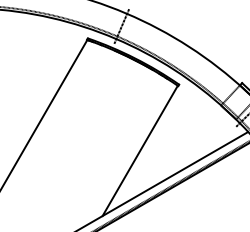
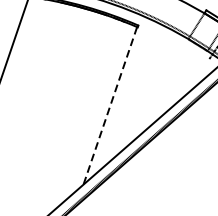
line: (139, 151) -> (109, 106), solid -> dashed

